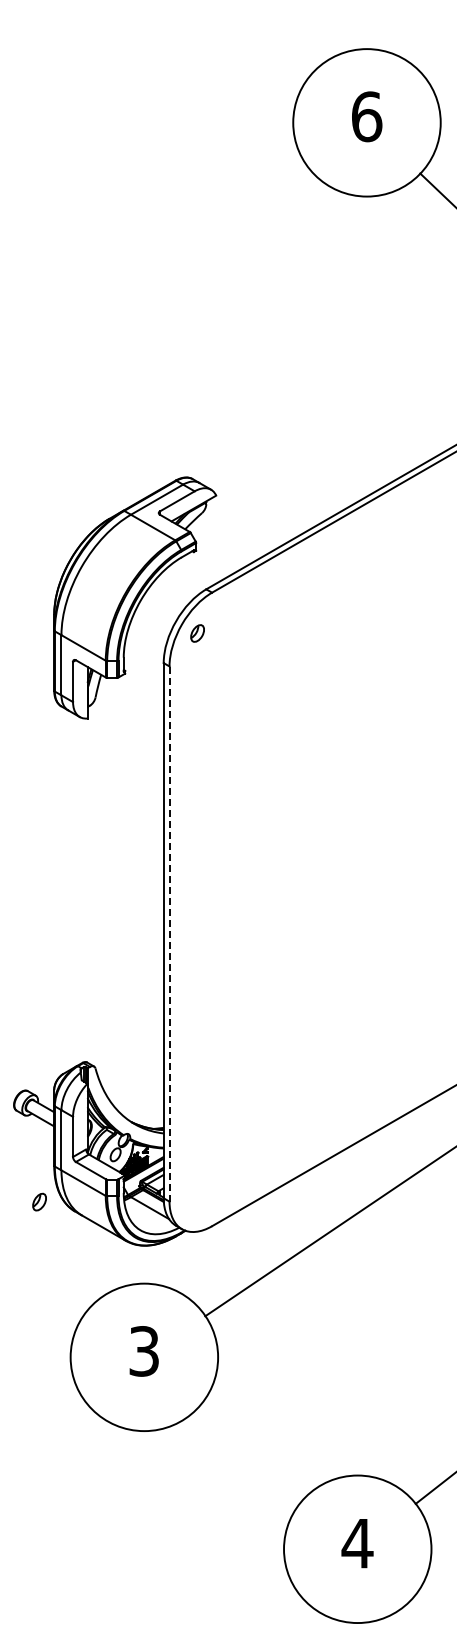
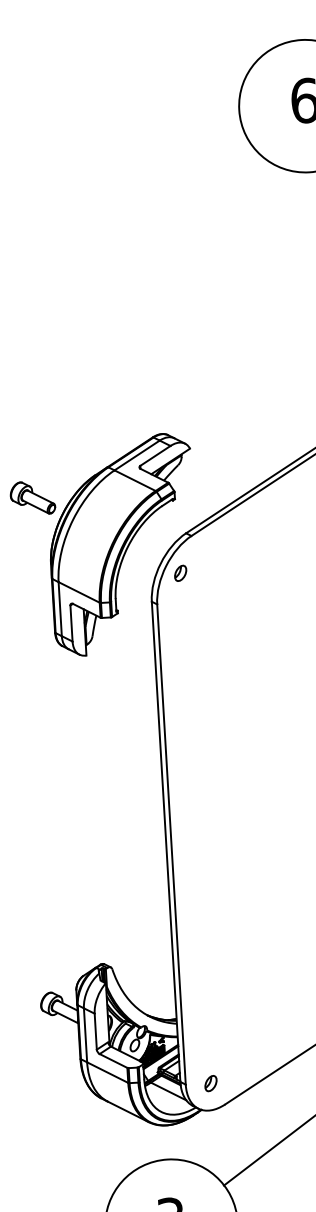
part: (38, 540) -> (32, 498), added
line: (169, 934) -> (171, 844), dashed -> solid
part: (39, 1201) -> (210, 1083), moved

